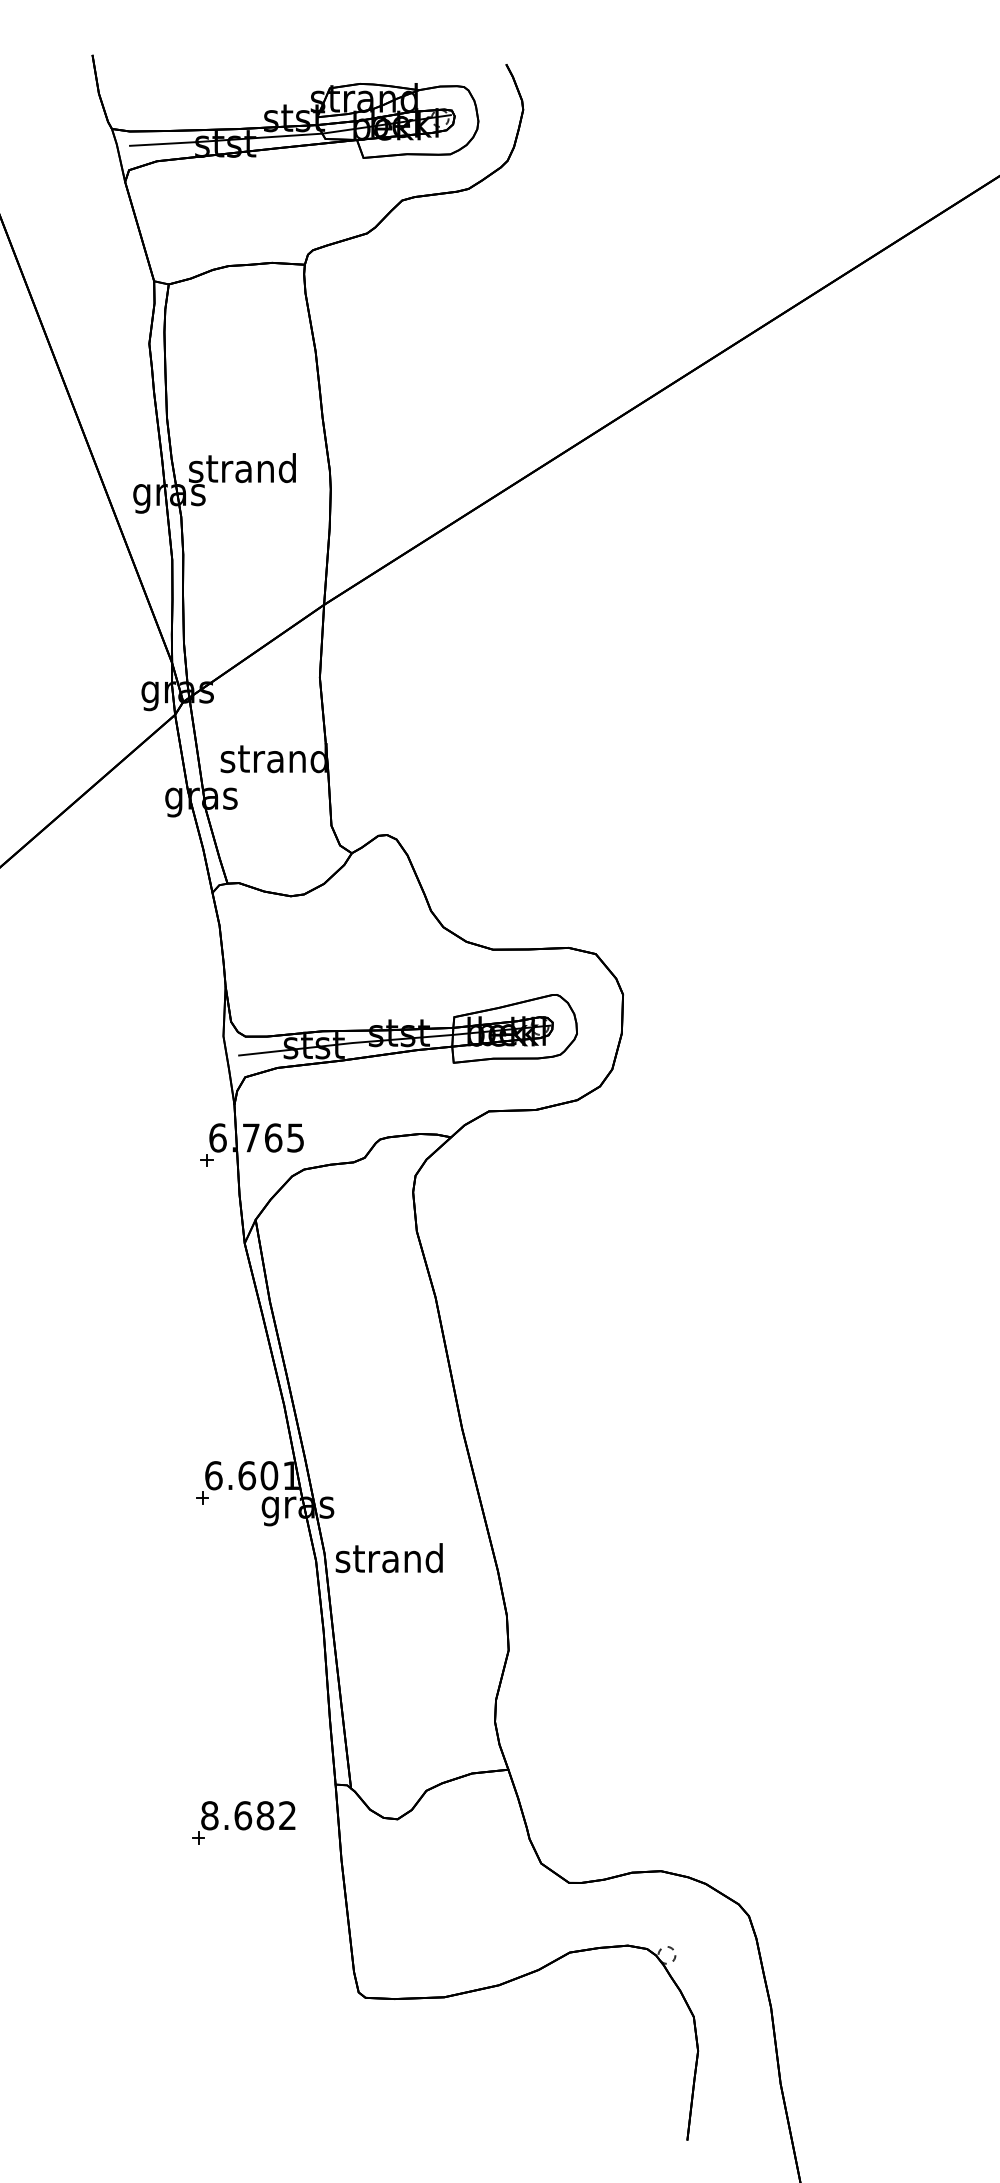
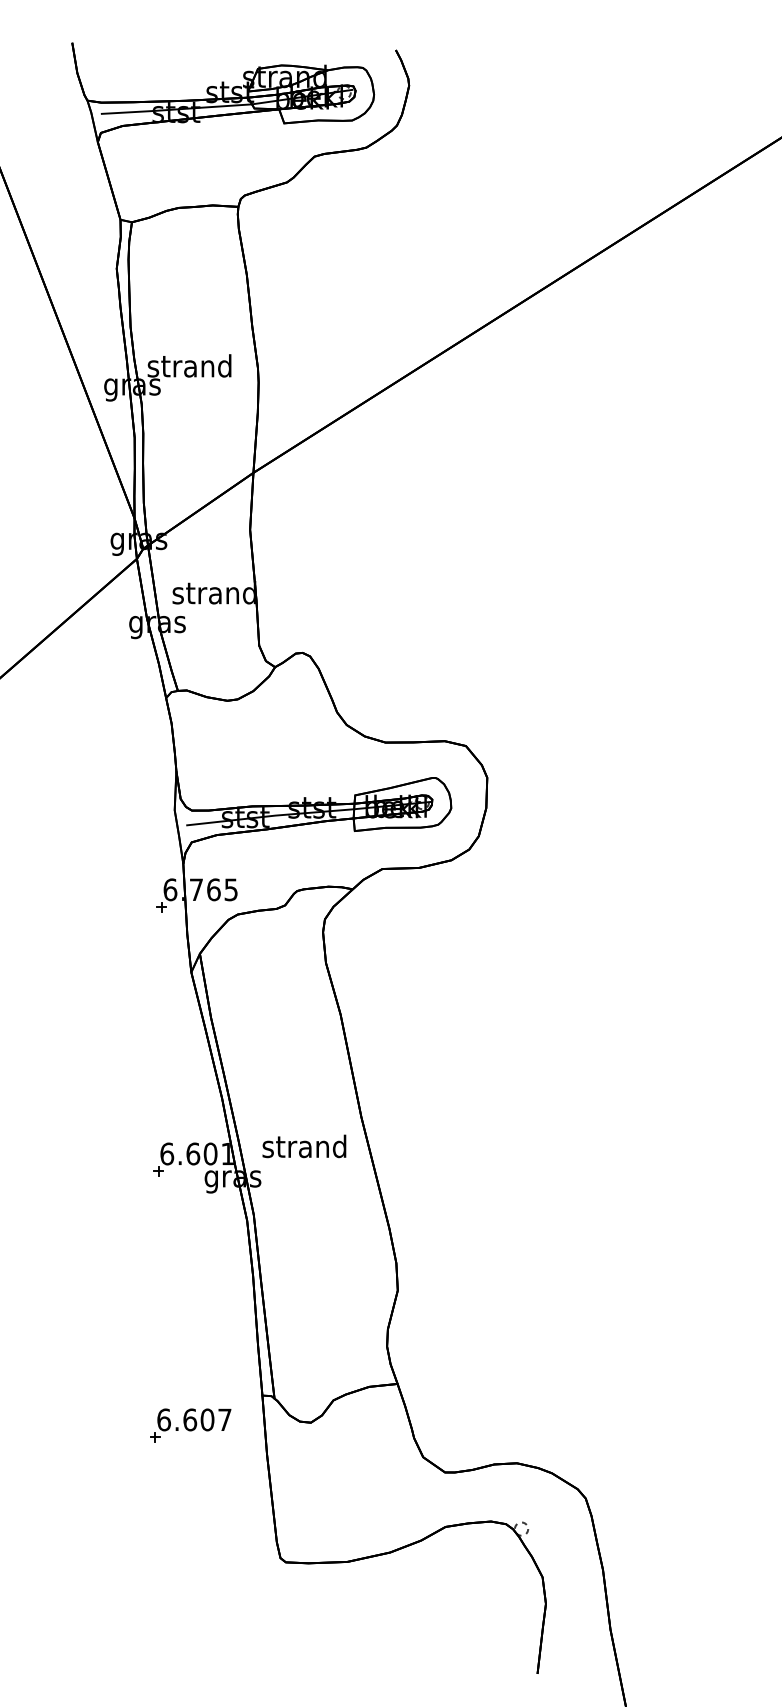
text: (389, 1558) -> (304, 1146), moved
text: (248, 1815) -> (194, 1419), 8.682 -> 6.607

